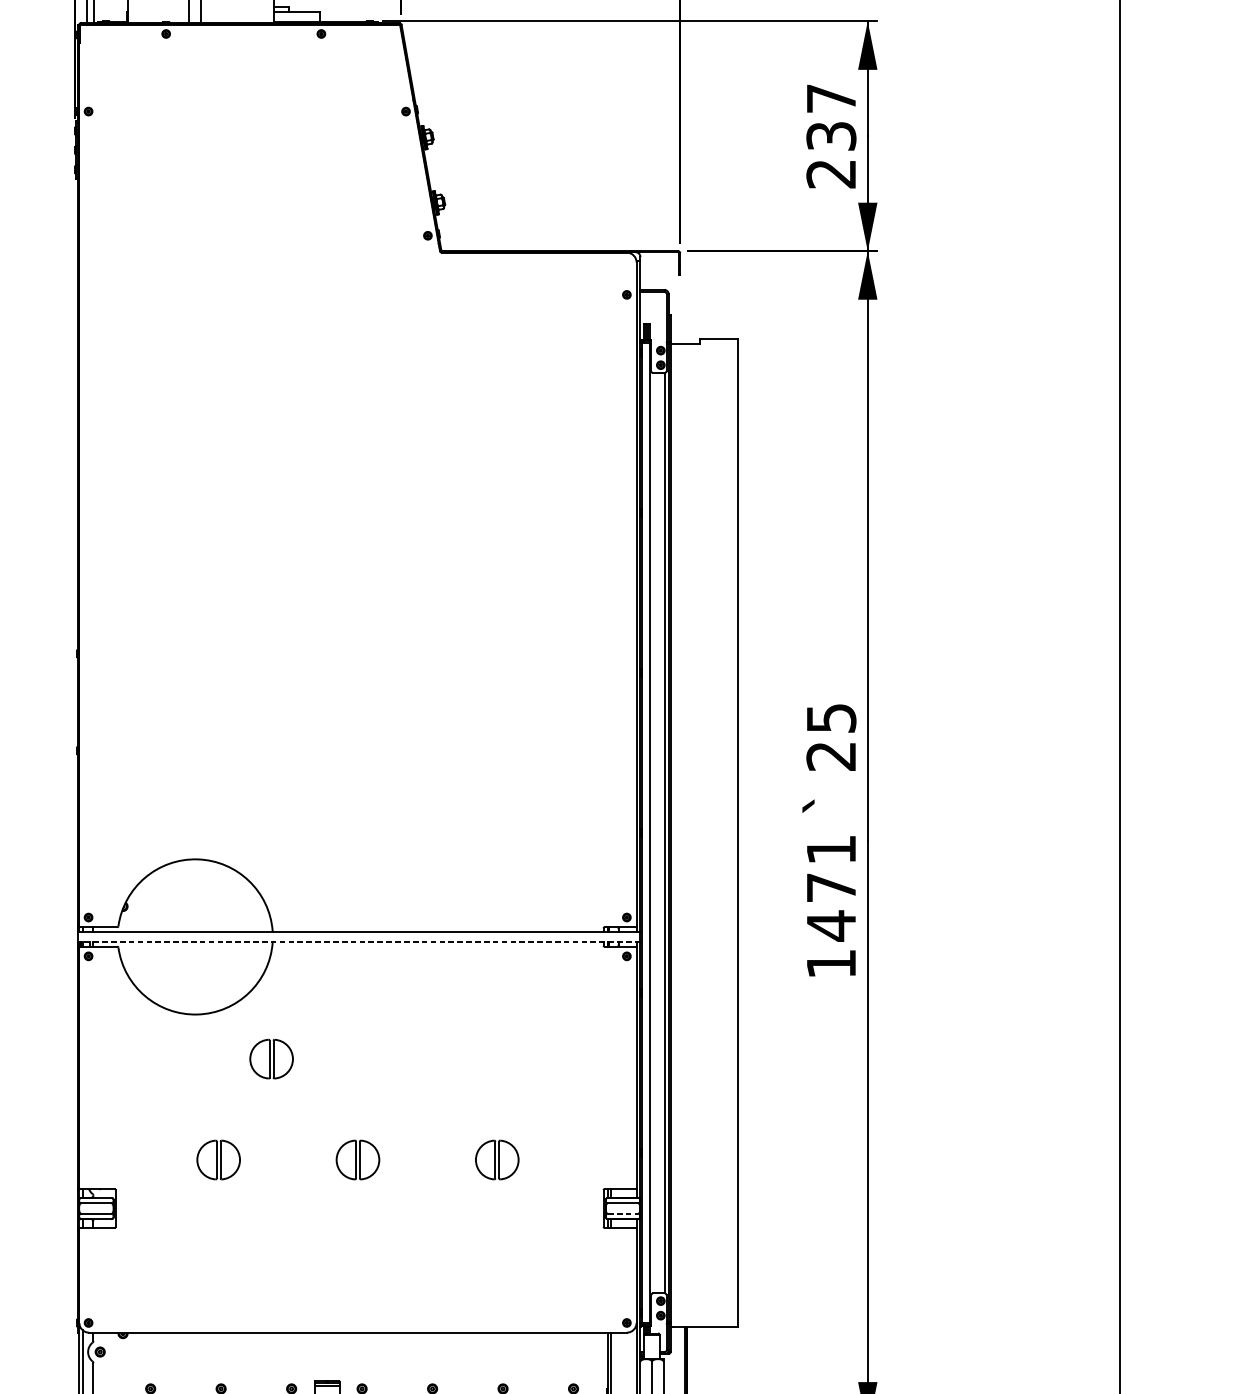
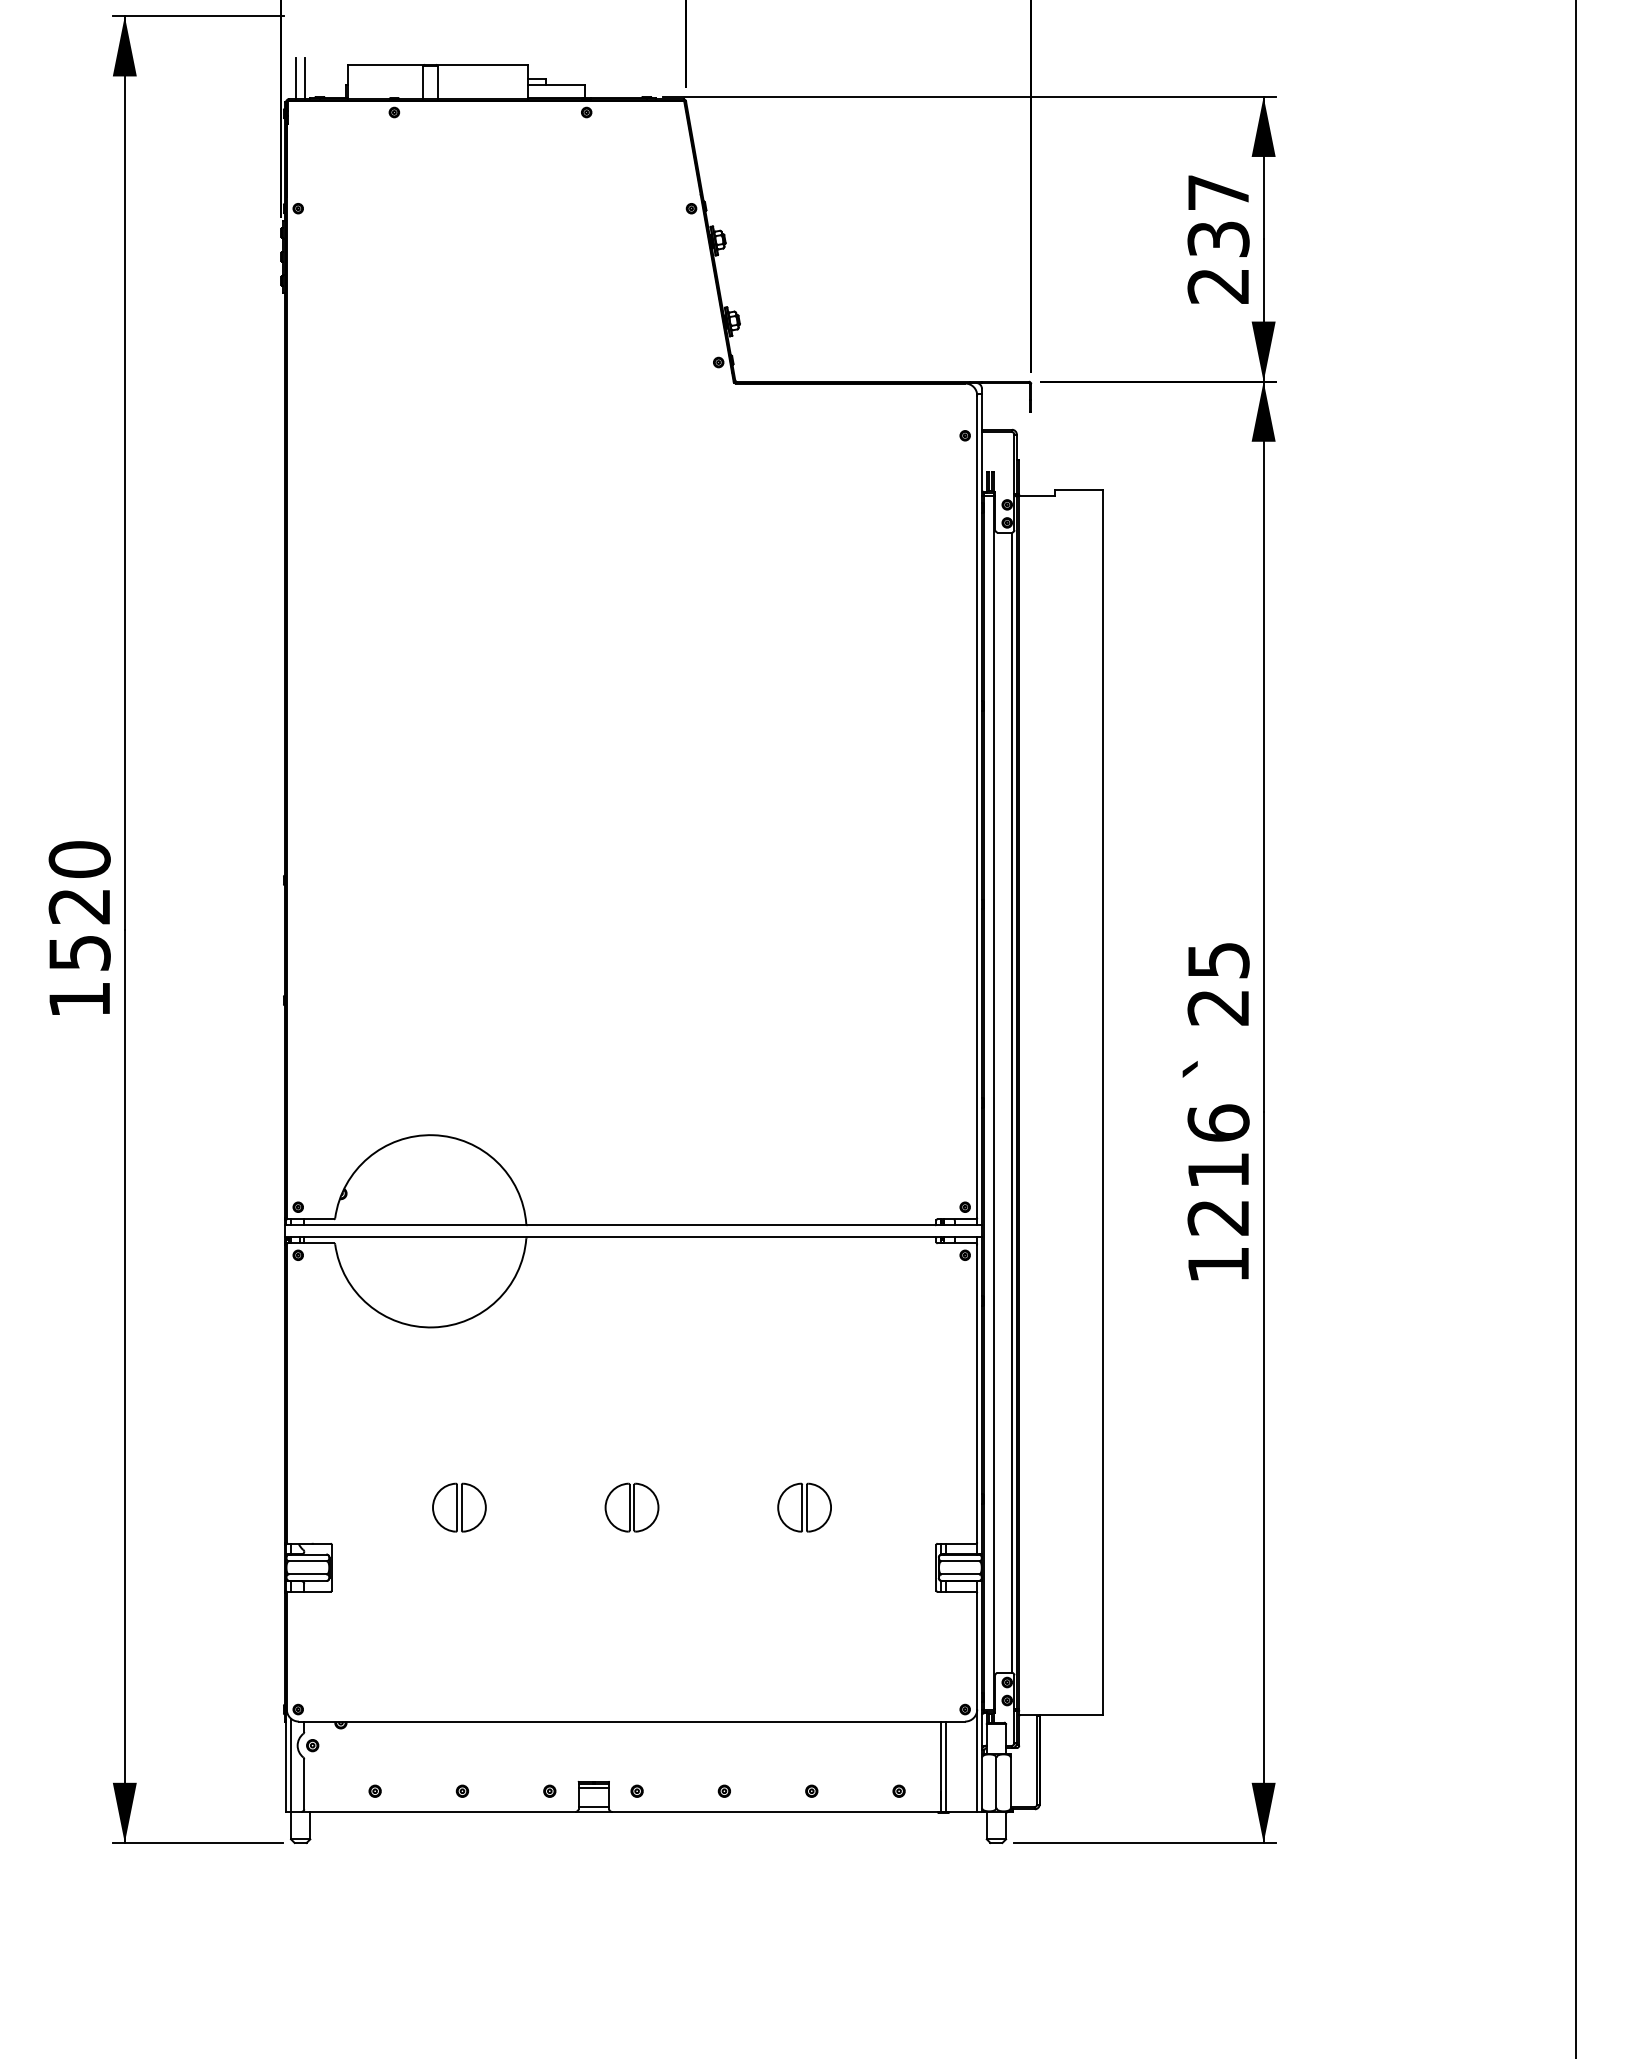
text: (831, 887) -> (1218, 1170), 1471 -> 1216
line: (359, 941) -> (633, 1237), dashed -> solid
part: (271, 1058) -> (524, 1382), removed
line: (623, 1213) -> (960, 1574), dashed -> solid

